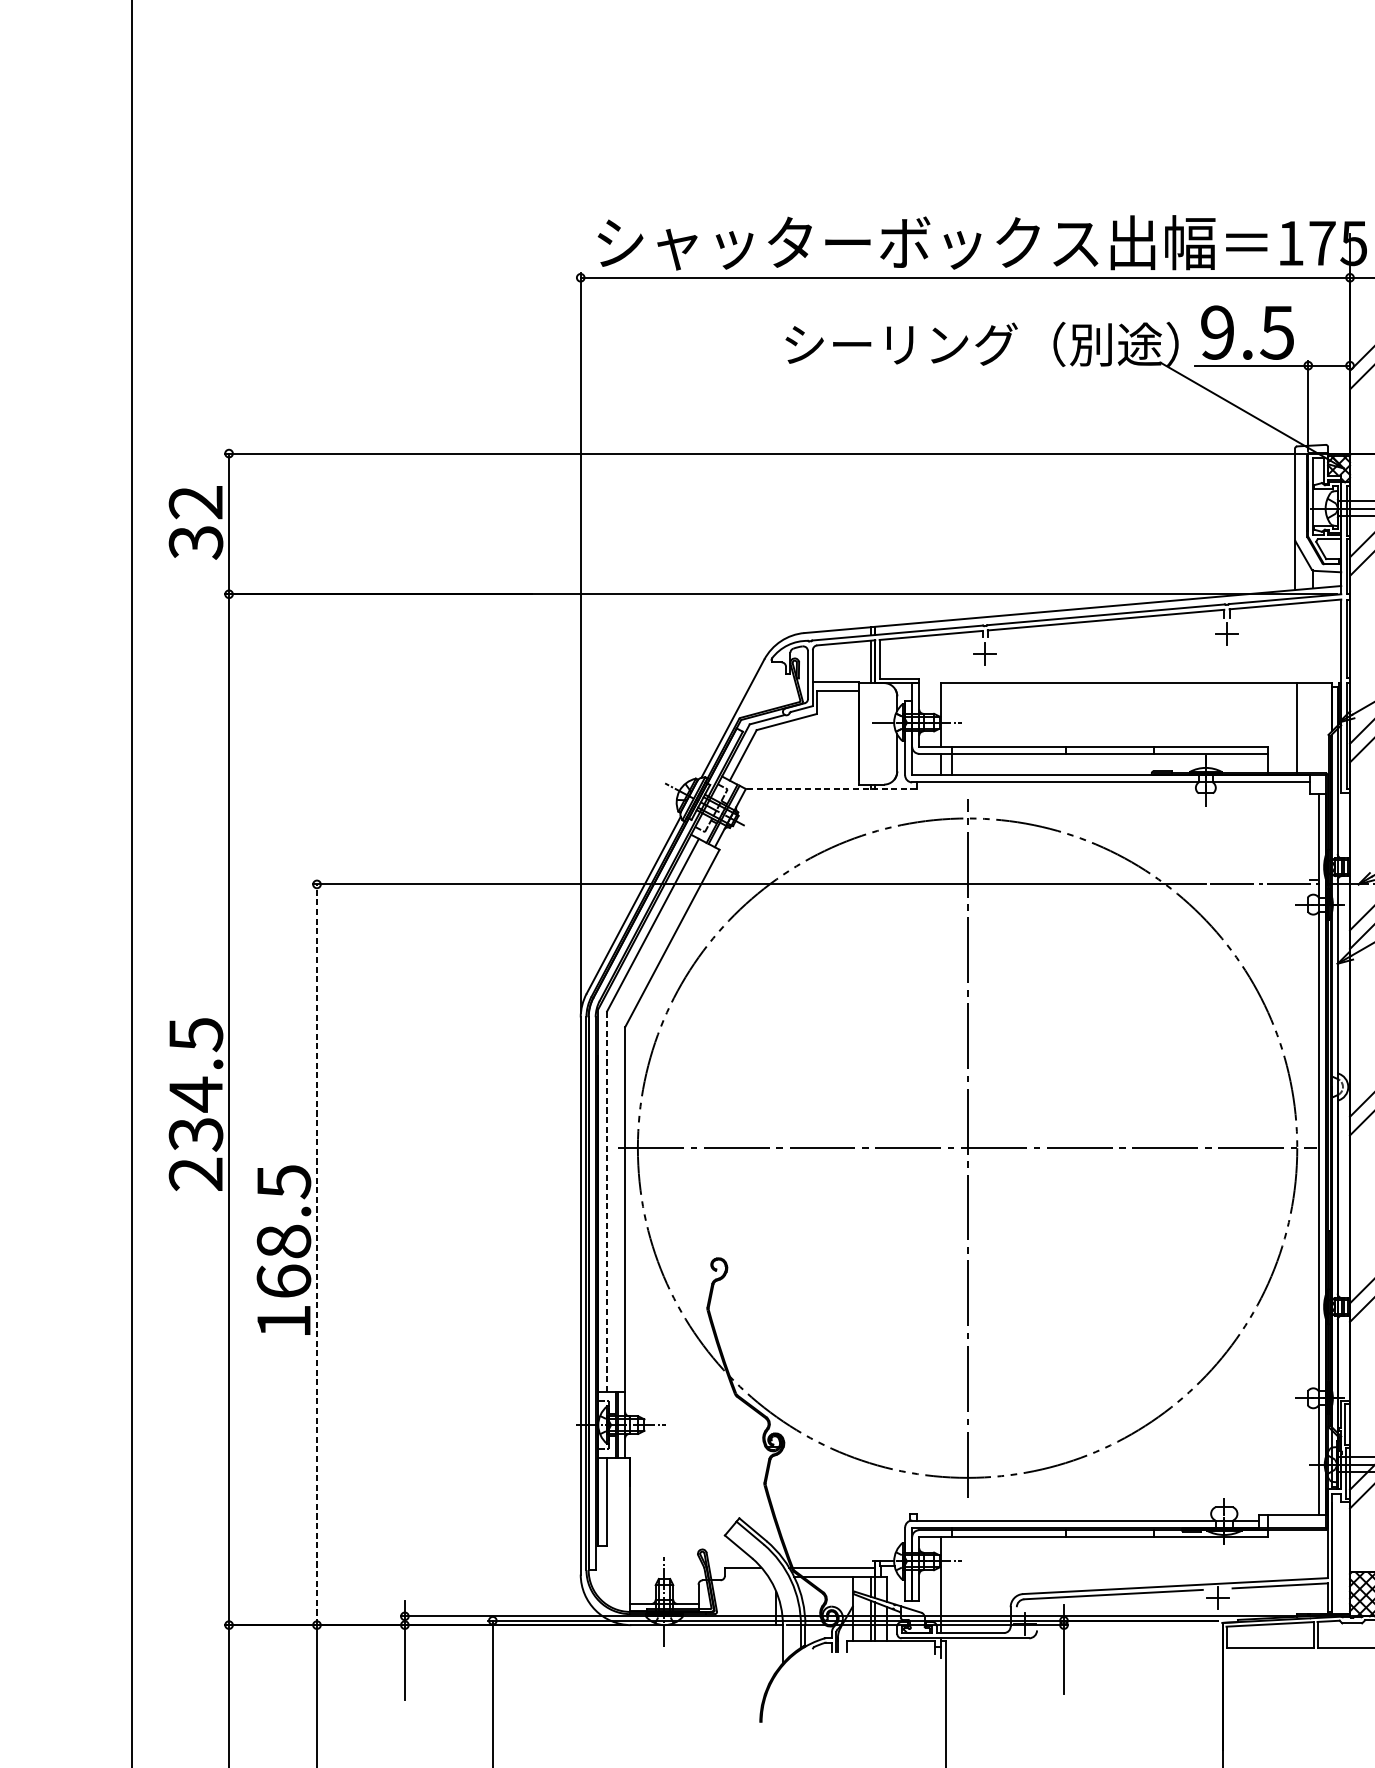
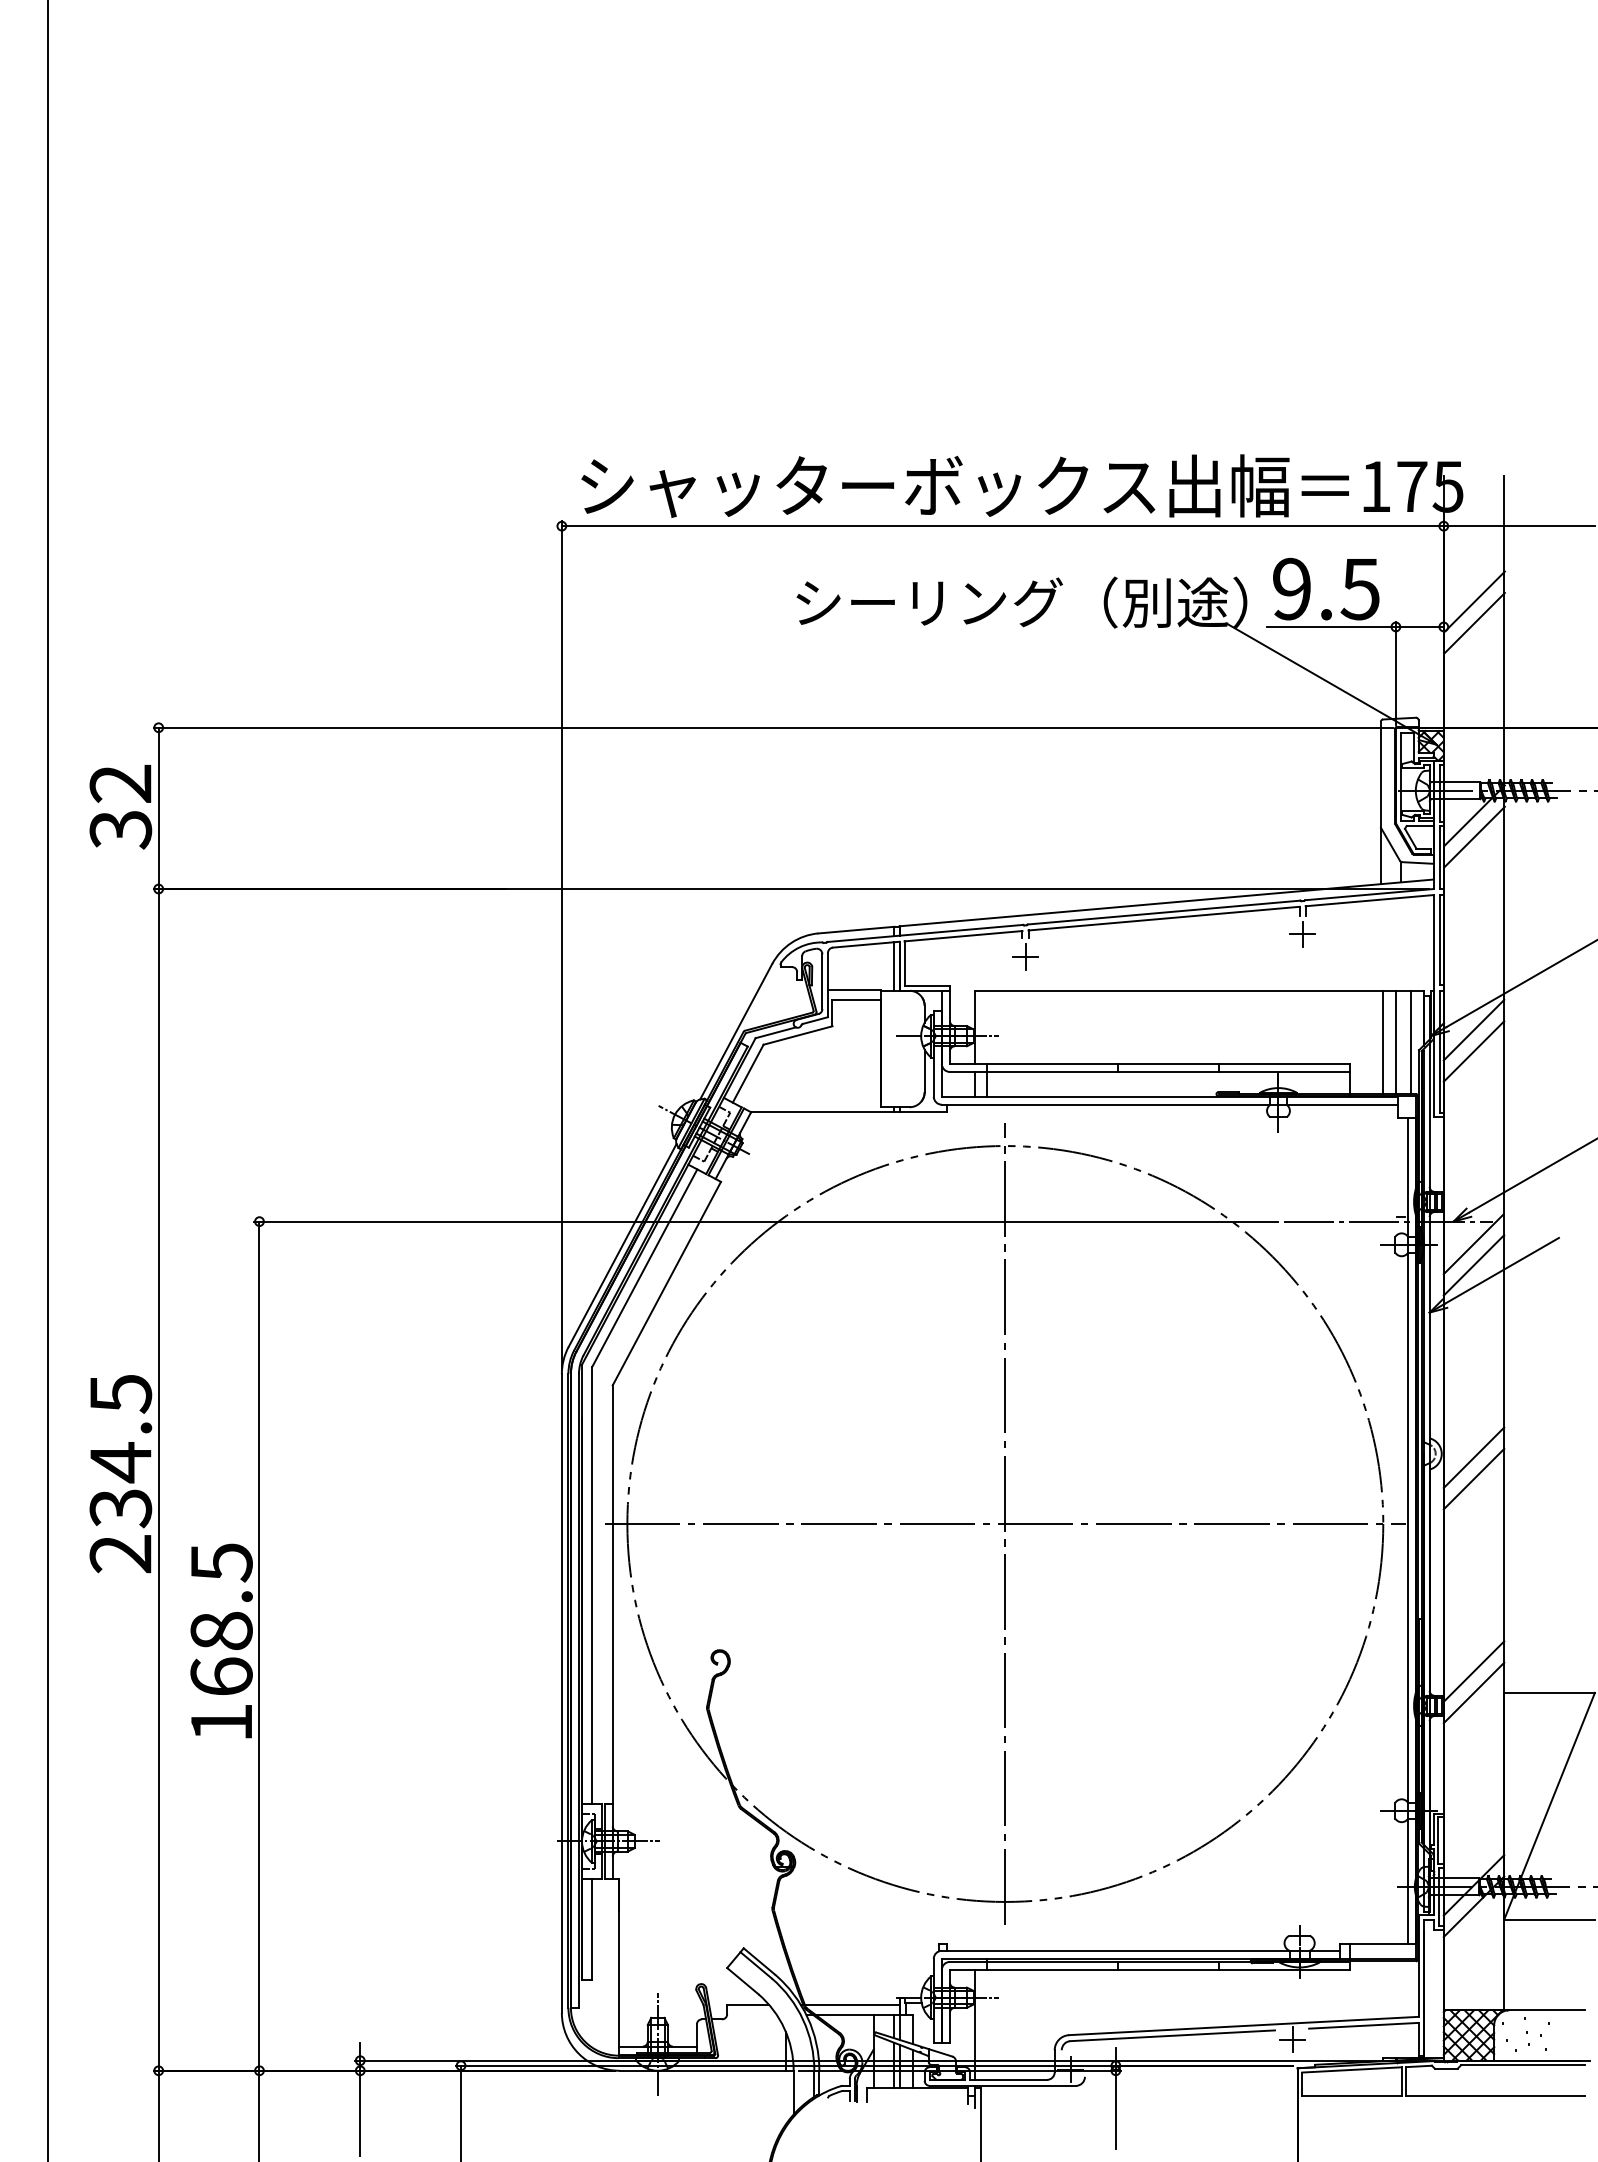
line: (1307, 727) -> (1395, 1041), added
line: (1321, 727) -> (1411, 1041), added
line: (831, 789) -> (849, 1112), dashed -> solid
line: (607, 1201) -> (592, 1585), dashed -> solid
line: (316, 1255) -> (259, 1646), dashed -> solid

